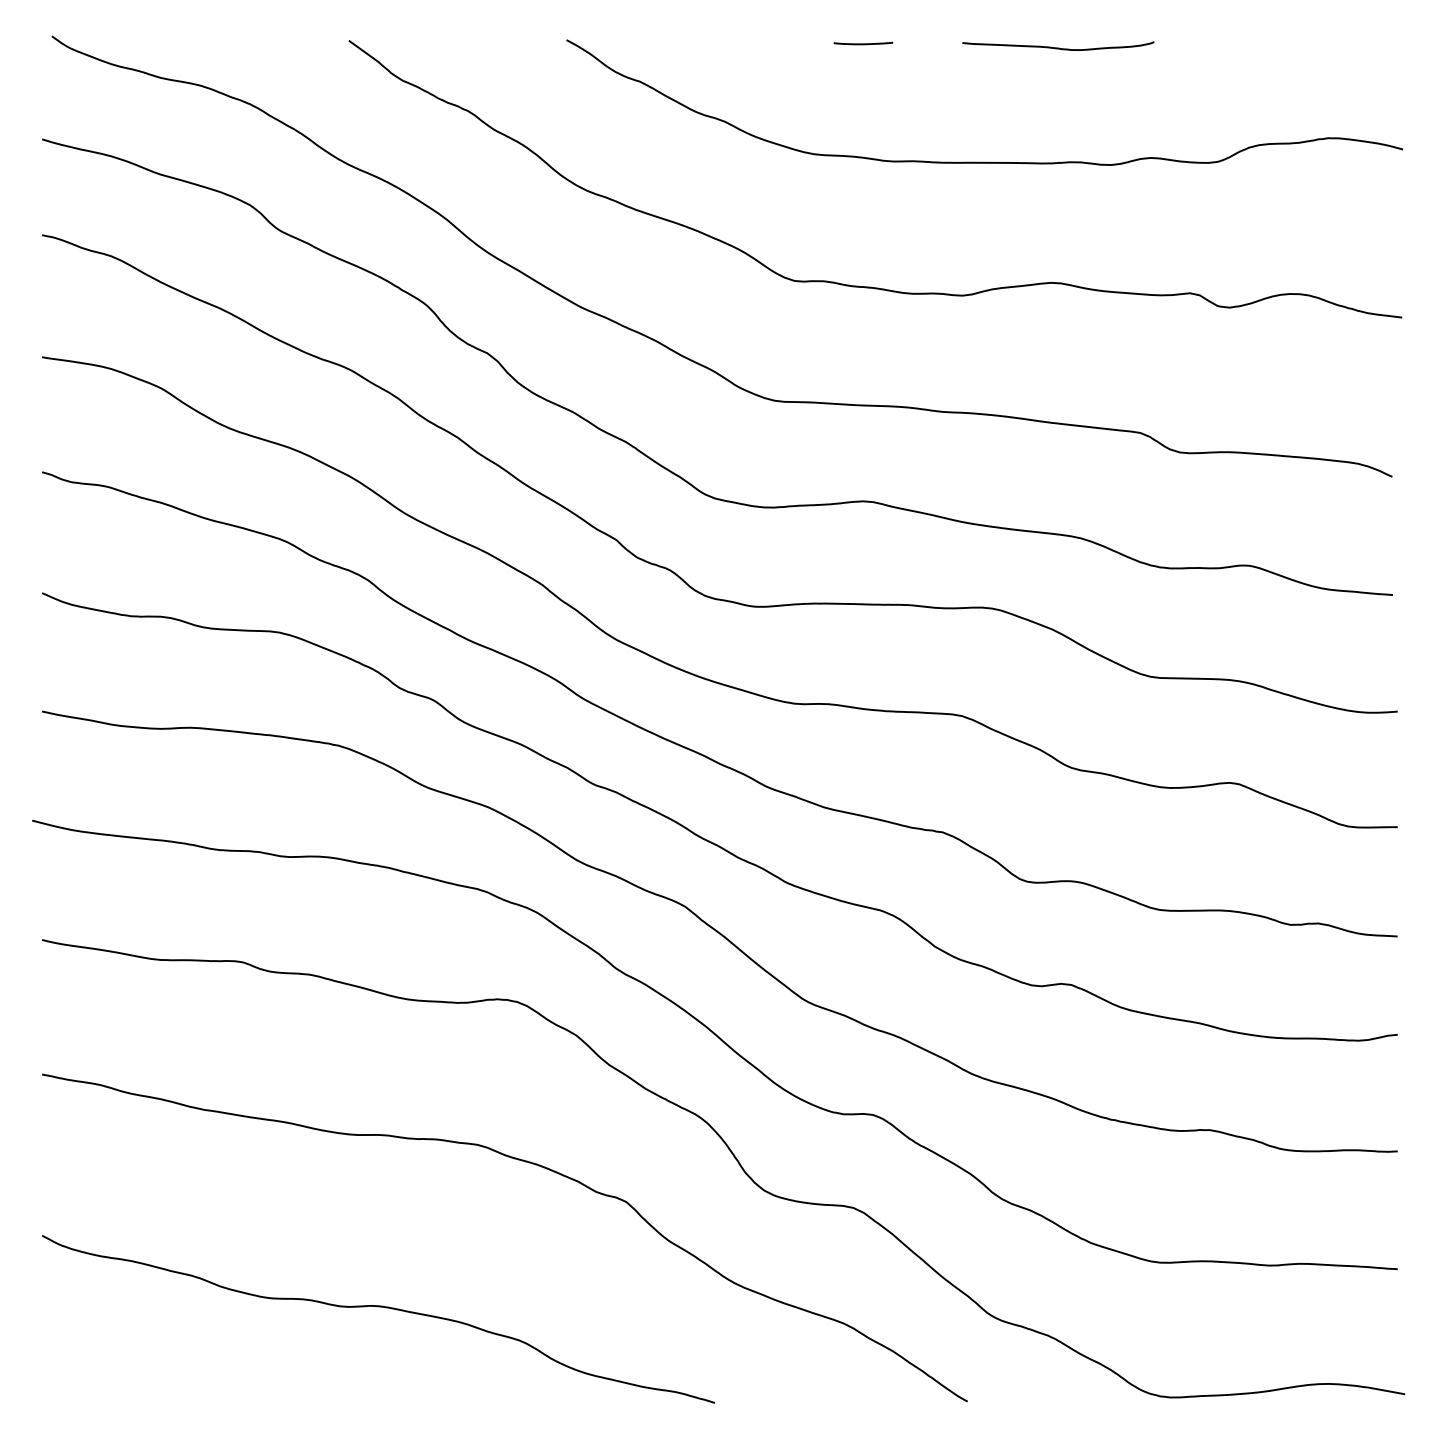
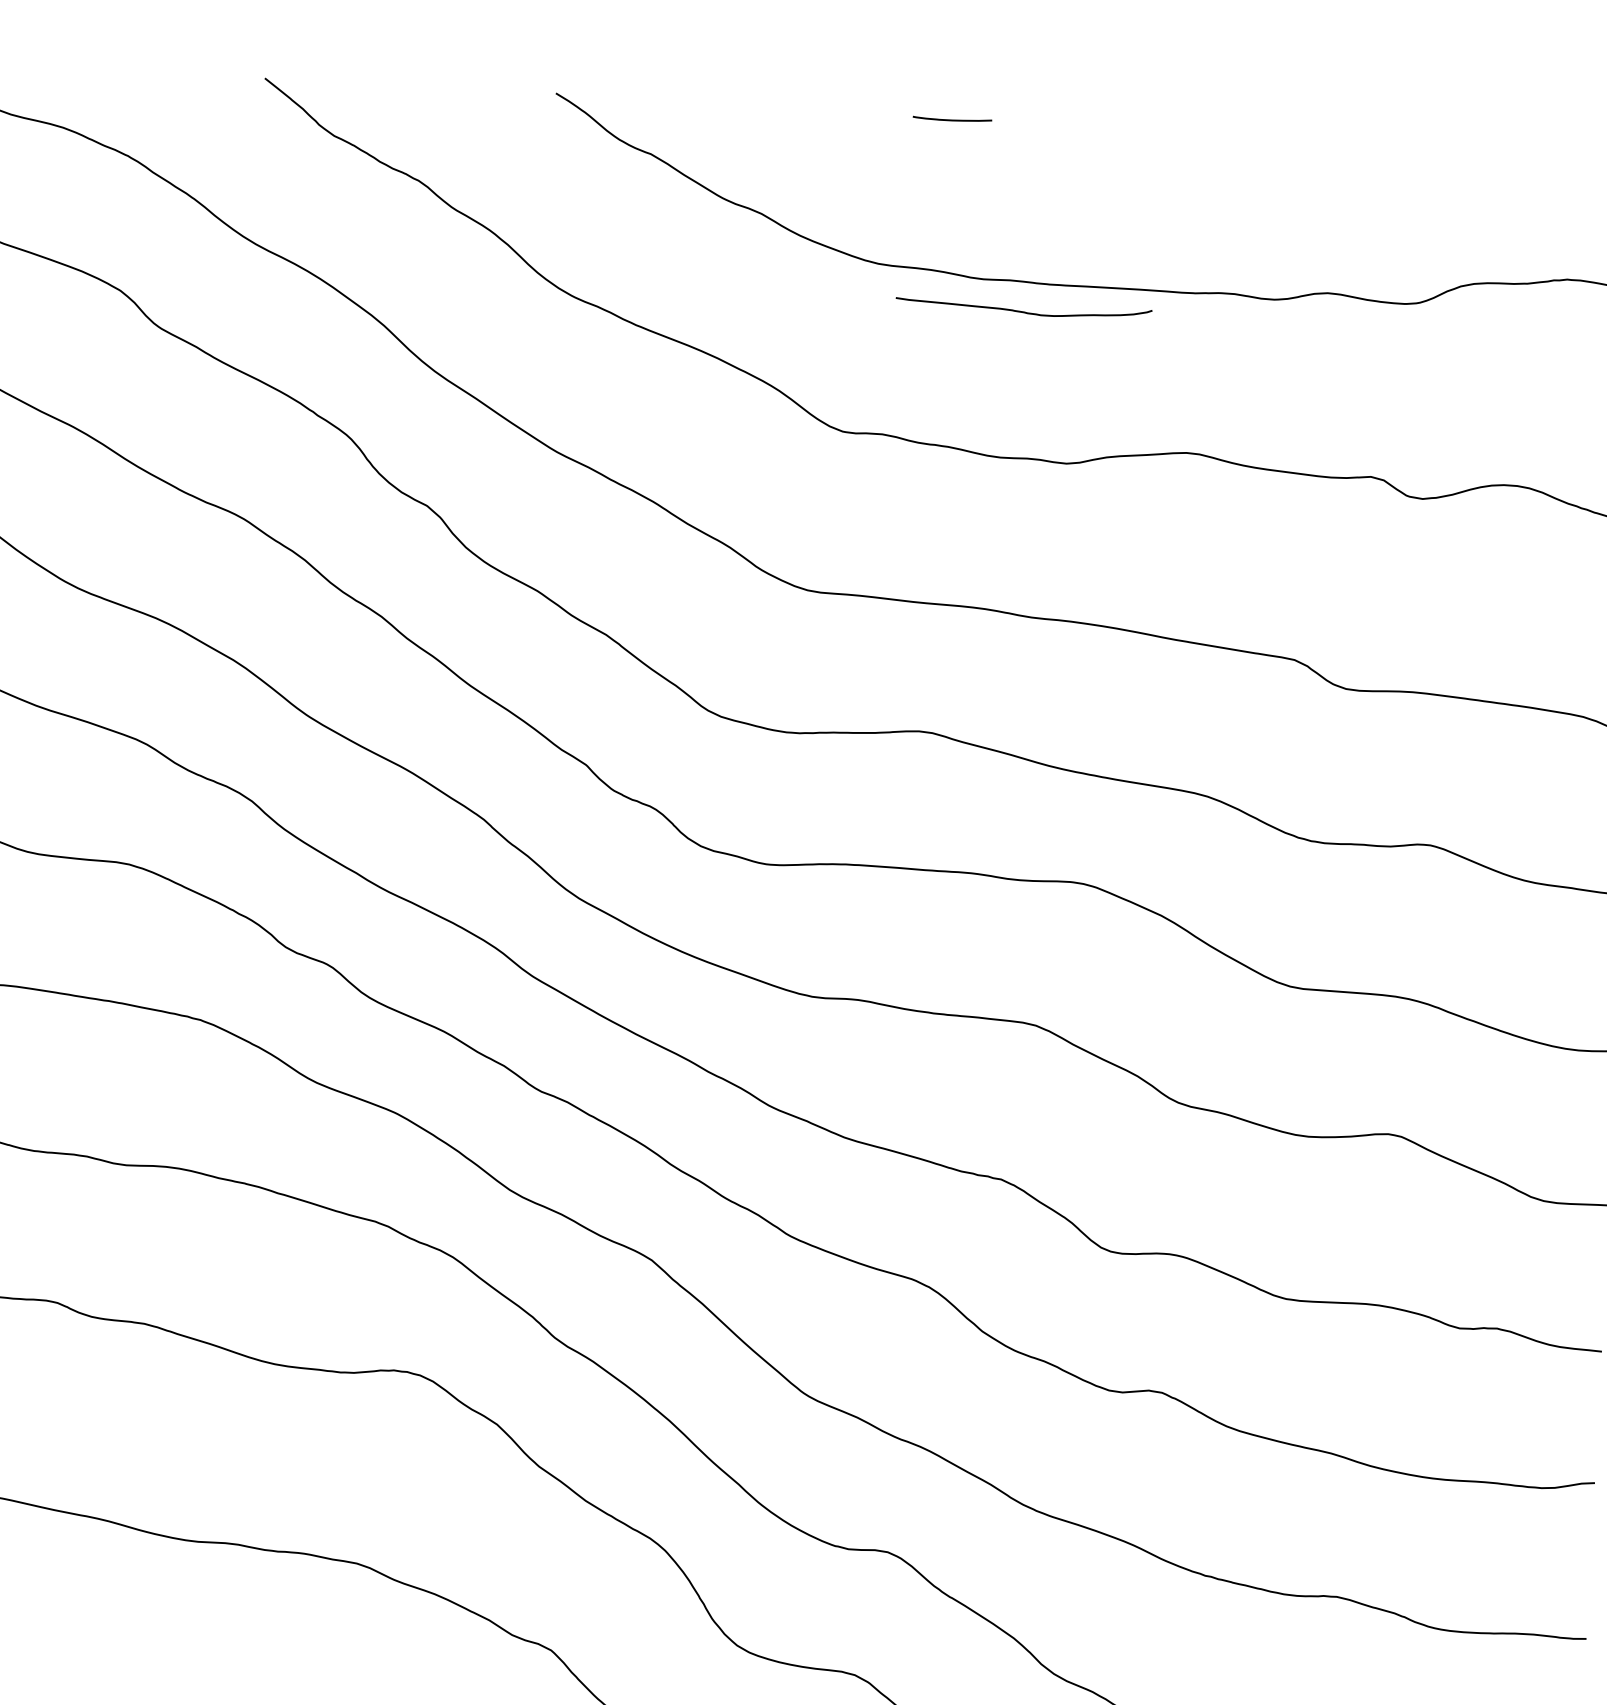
curve: (1058, 47) -> (1024, 310), moved

